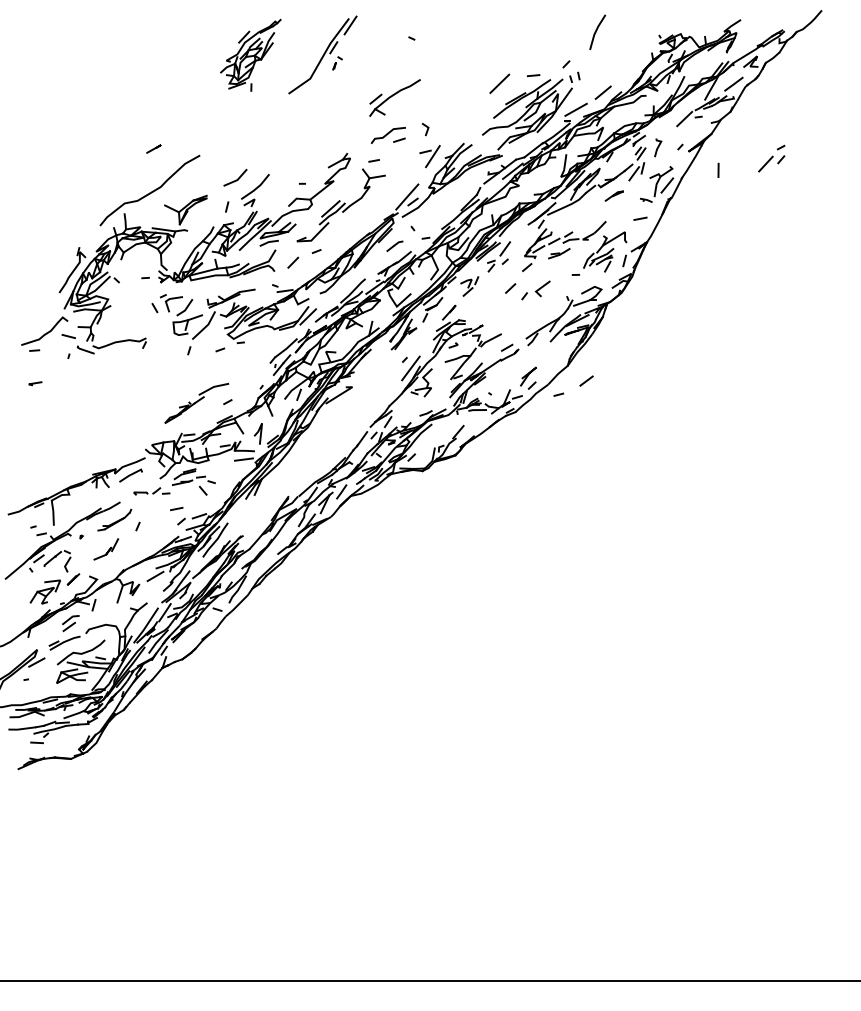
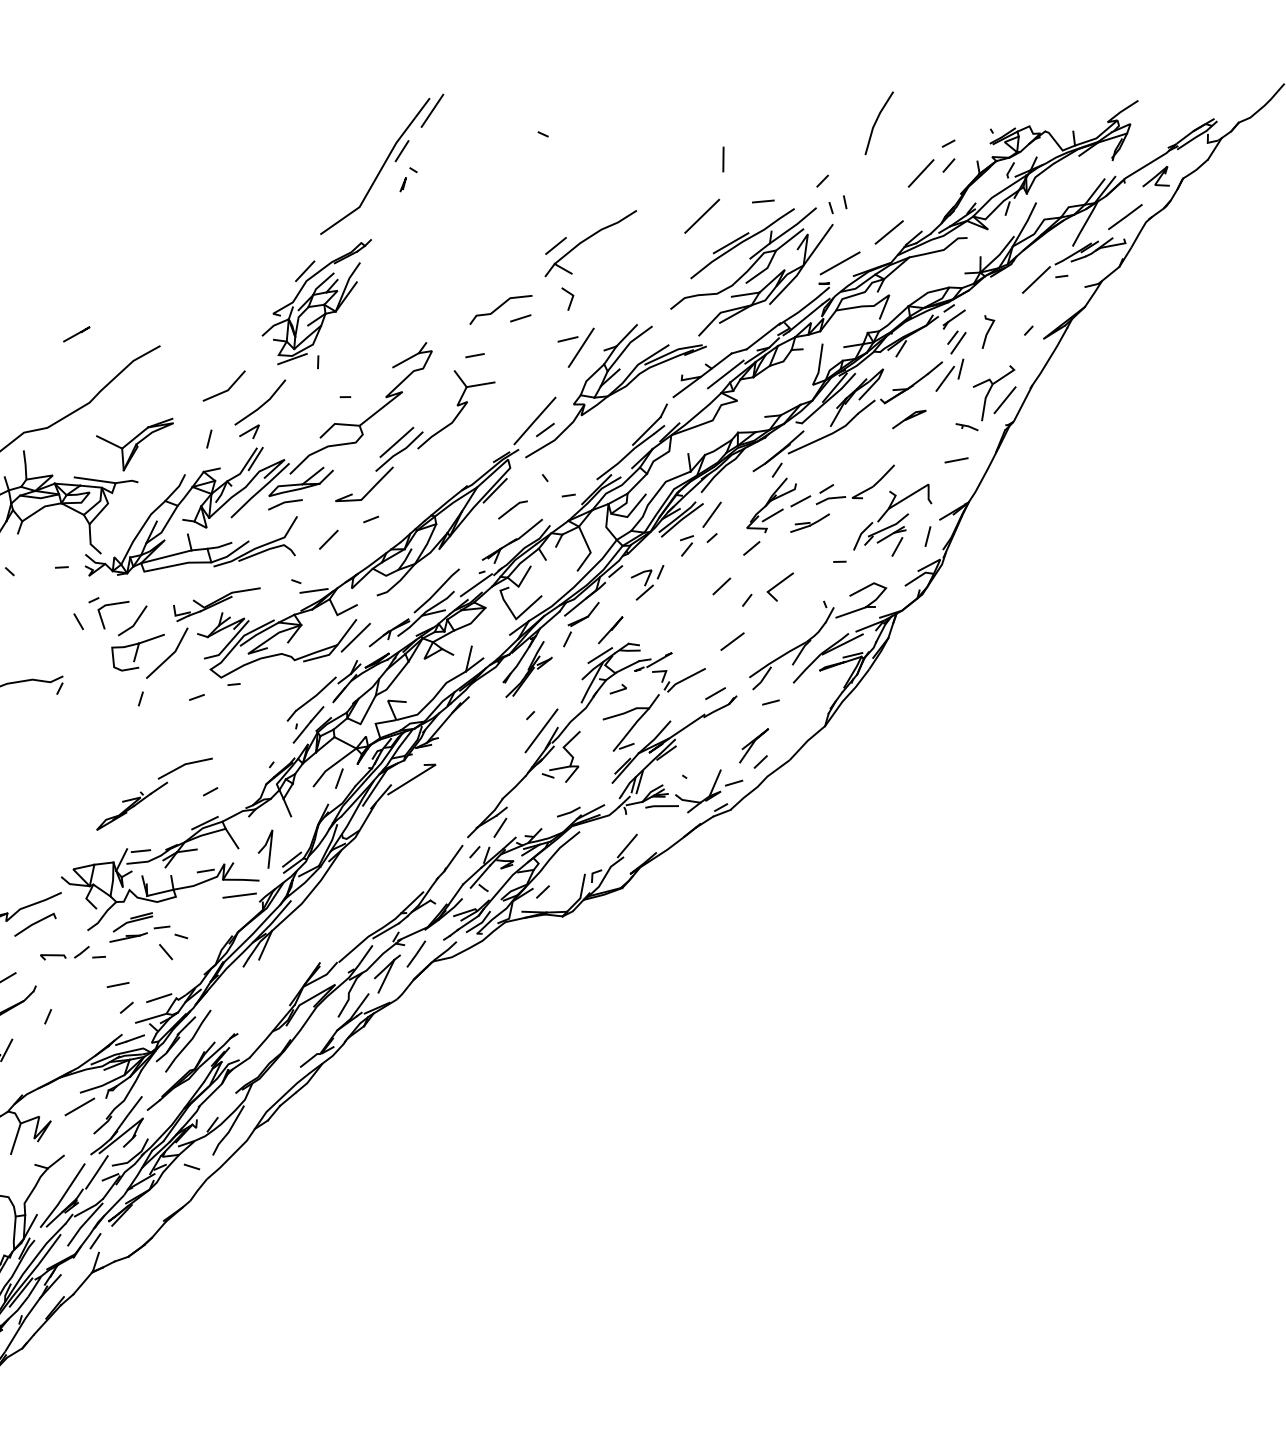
part: (250, 54) -> (316, 302), moved
part: (394, 97) -> (589, 242), moved
part: (771, 158) -> (931, 163), moved
line: (718, 169) -> (723, 157), moved
line: (586, 380) -> (732, 640), moved
line: (558, 394) -> (770, 702), moved

